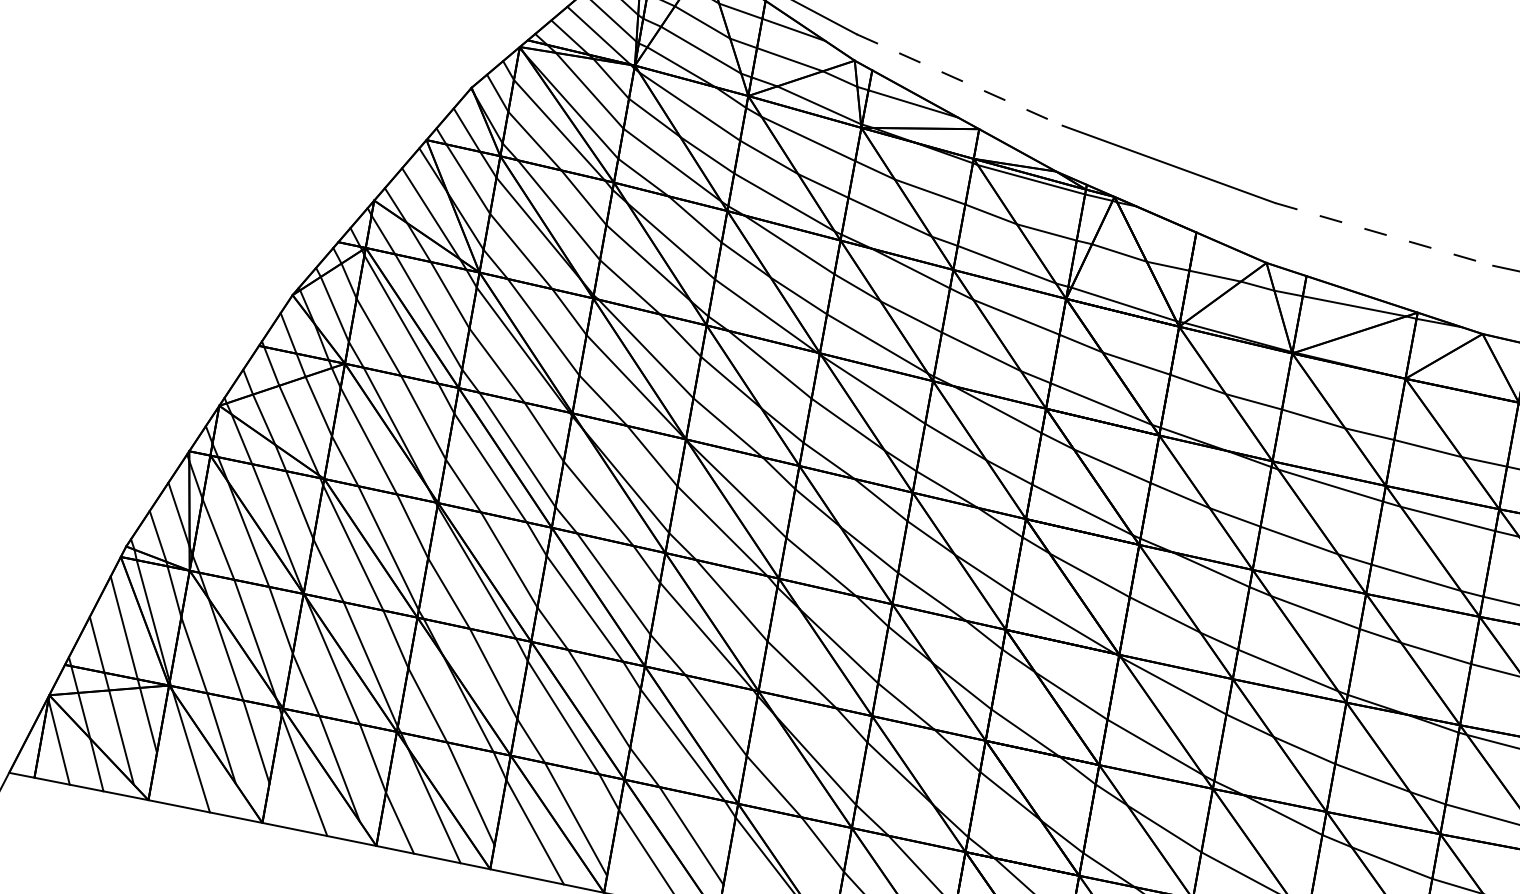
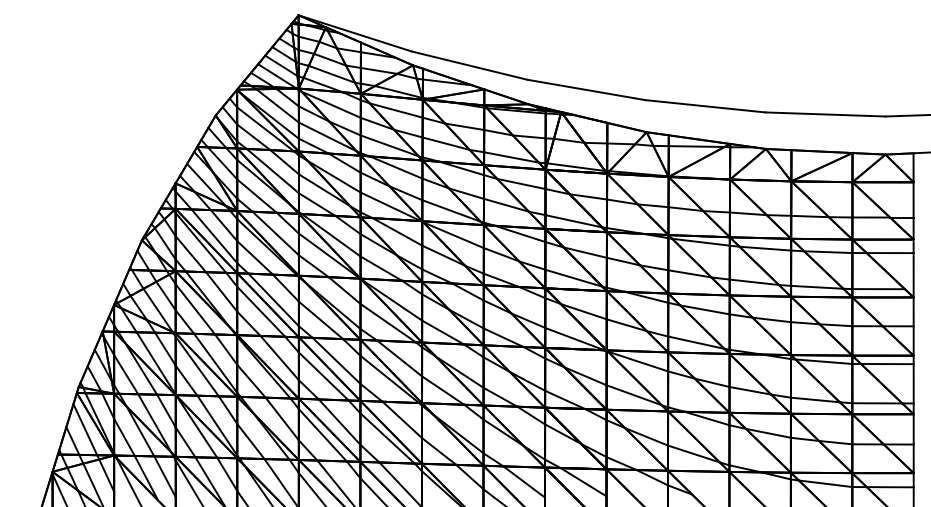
line: (959, 79) -> (469, 65), dashed -> solid
line: (1384, 234) -> (705, 106), dashed -> solid

